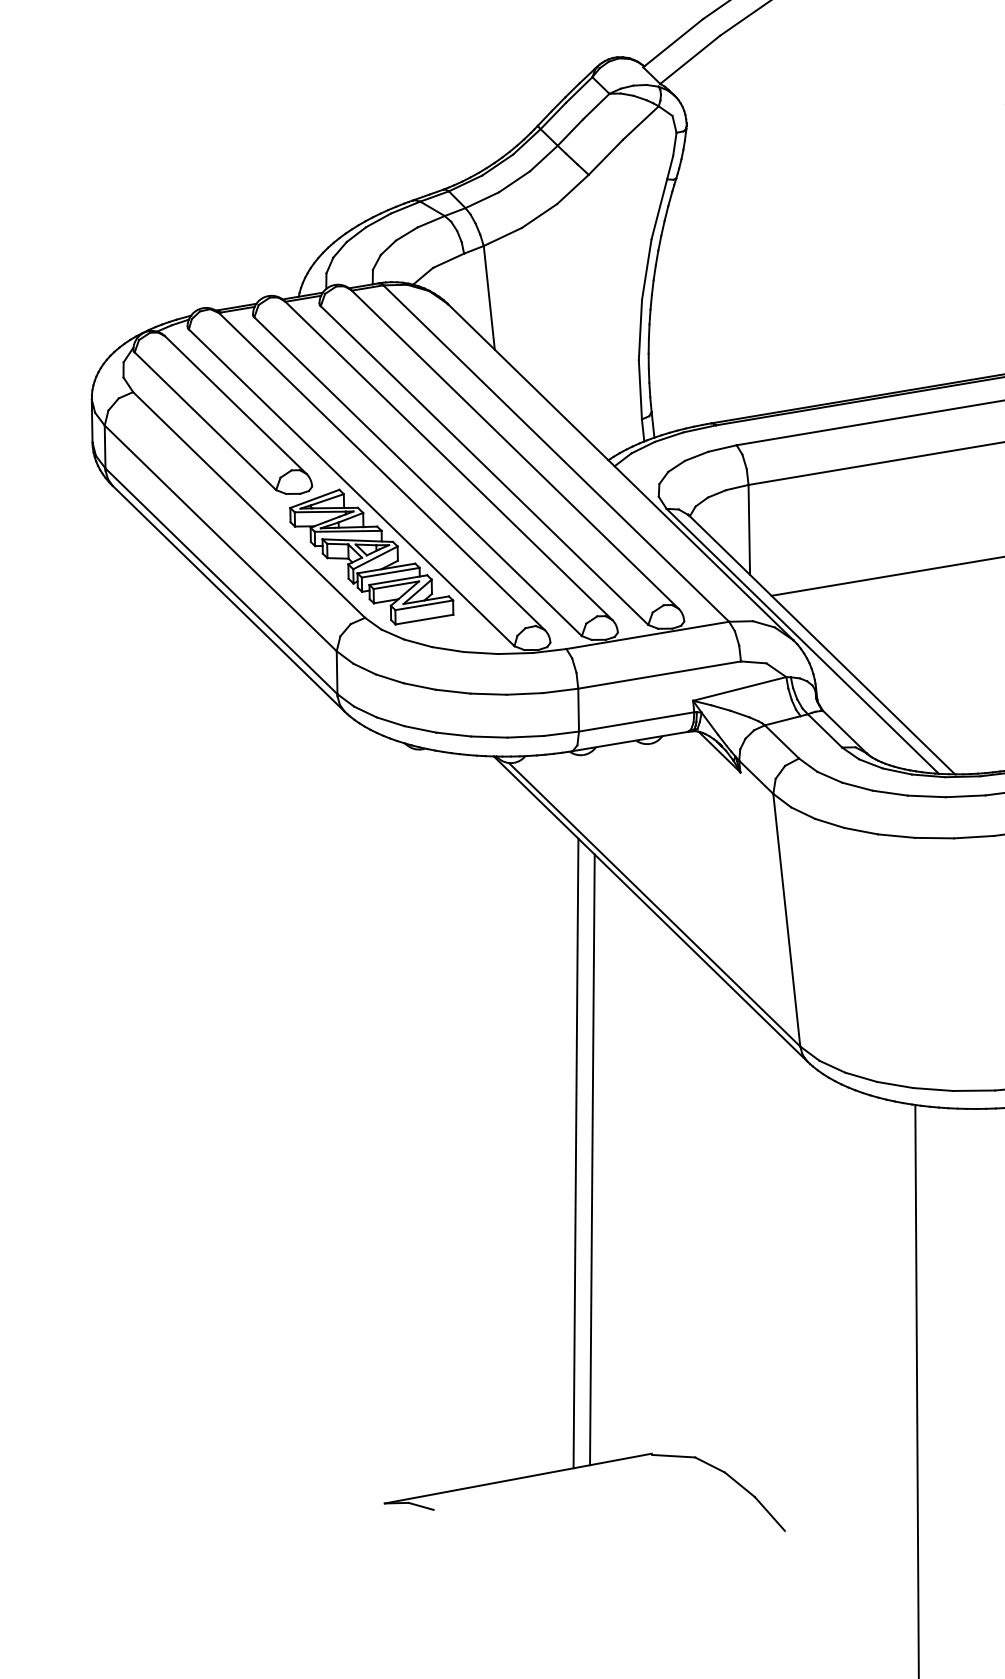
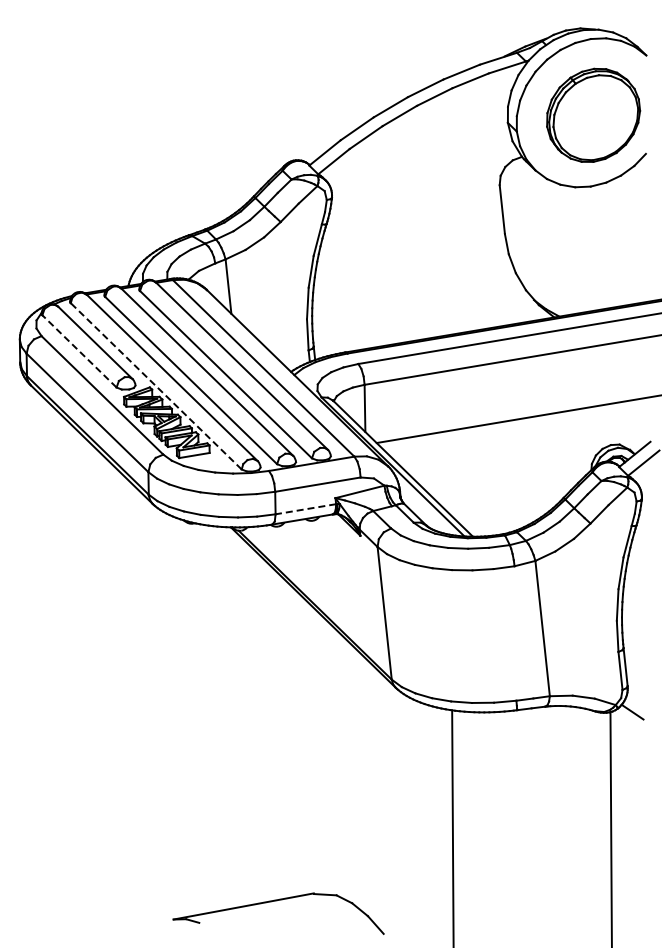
line: (205, 421) -> (79, 351), solid -> dashed
line: (350, 486) -> (155, 385), solid -> dashed
line: (635, 722) -> (305, 509), solid -> dashed
line: (575, 1152) -> (273, 735), removed
line: (592, 1158) -> (282, 738), removed

